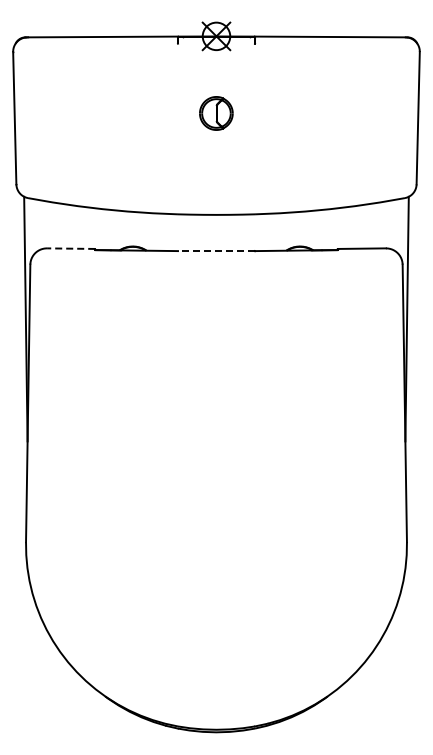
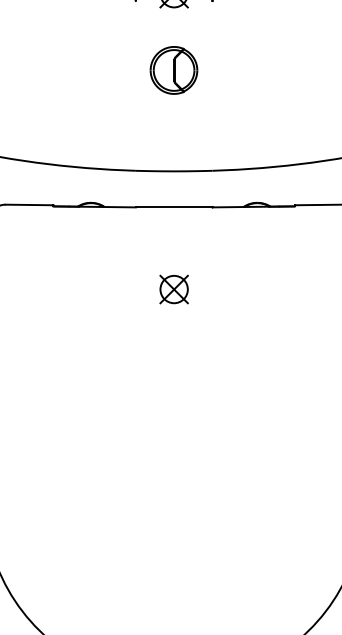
part: (216, 113) -> (174, 70), size x1.43
line: (70, 248) -> (28, 204), dashed -> solid
line: (216, 251) -> (174, 207), dashed -> solid
part: (216, 333) -> (174, 289), added

